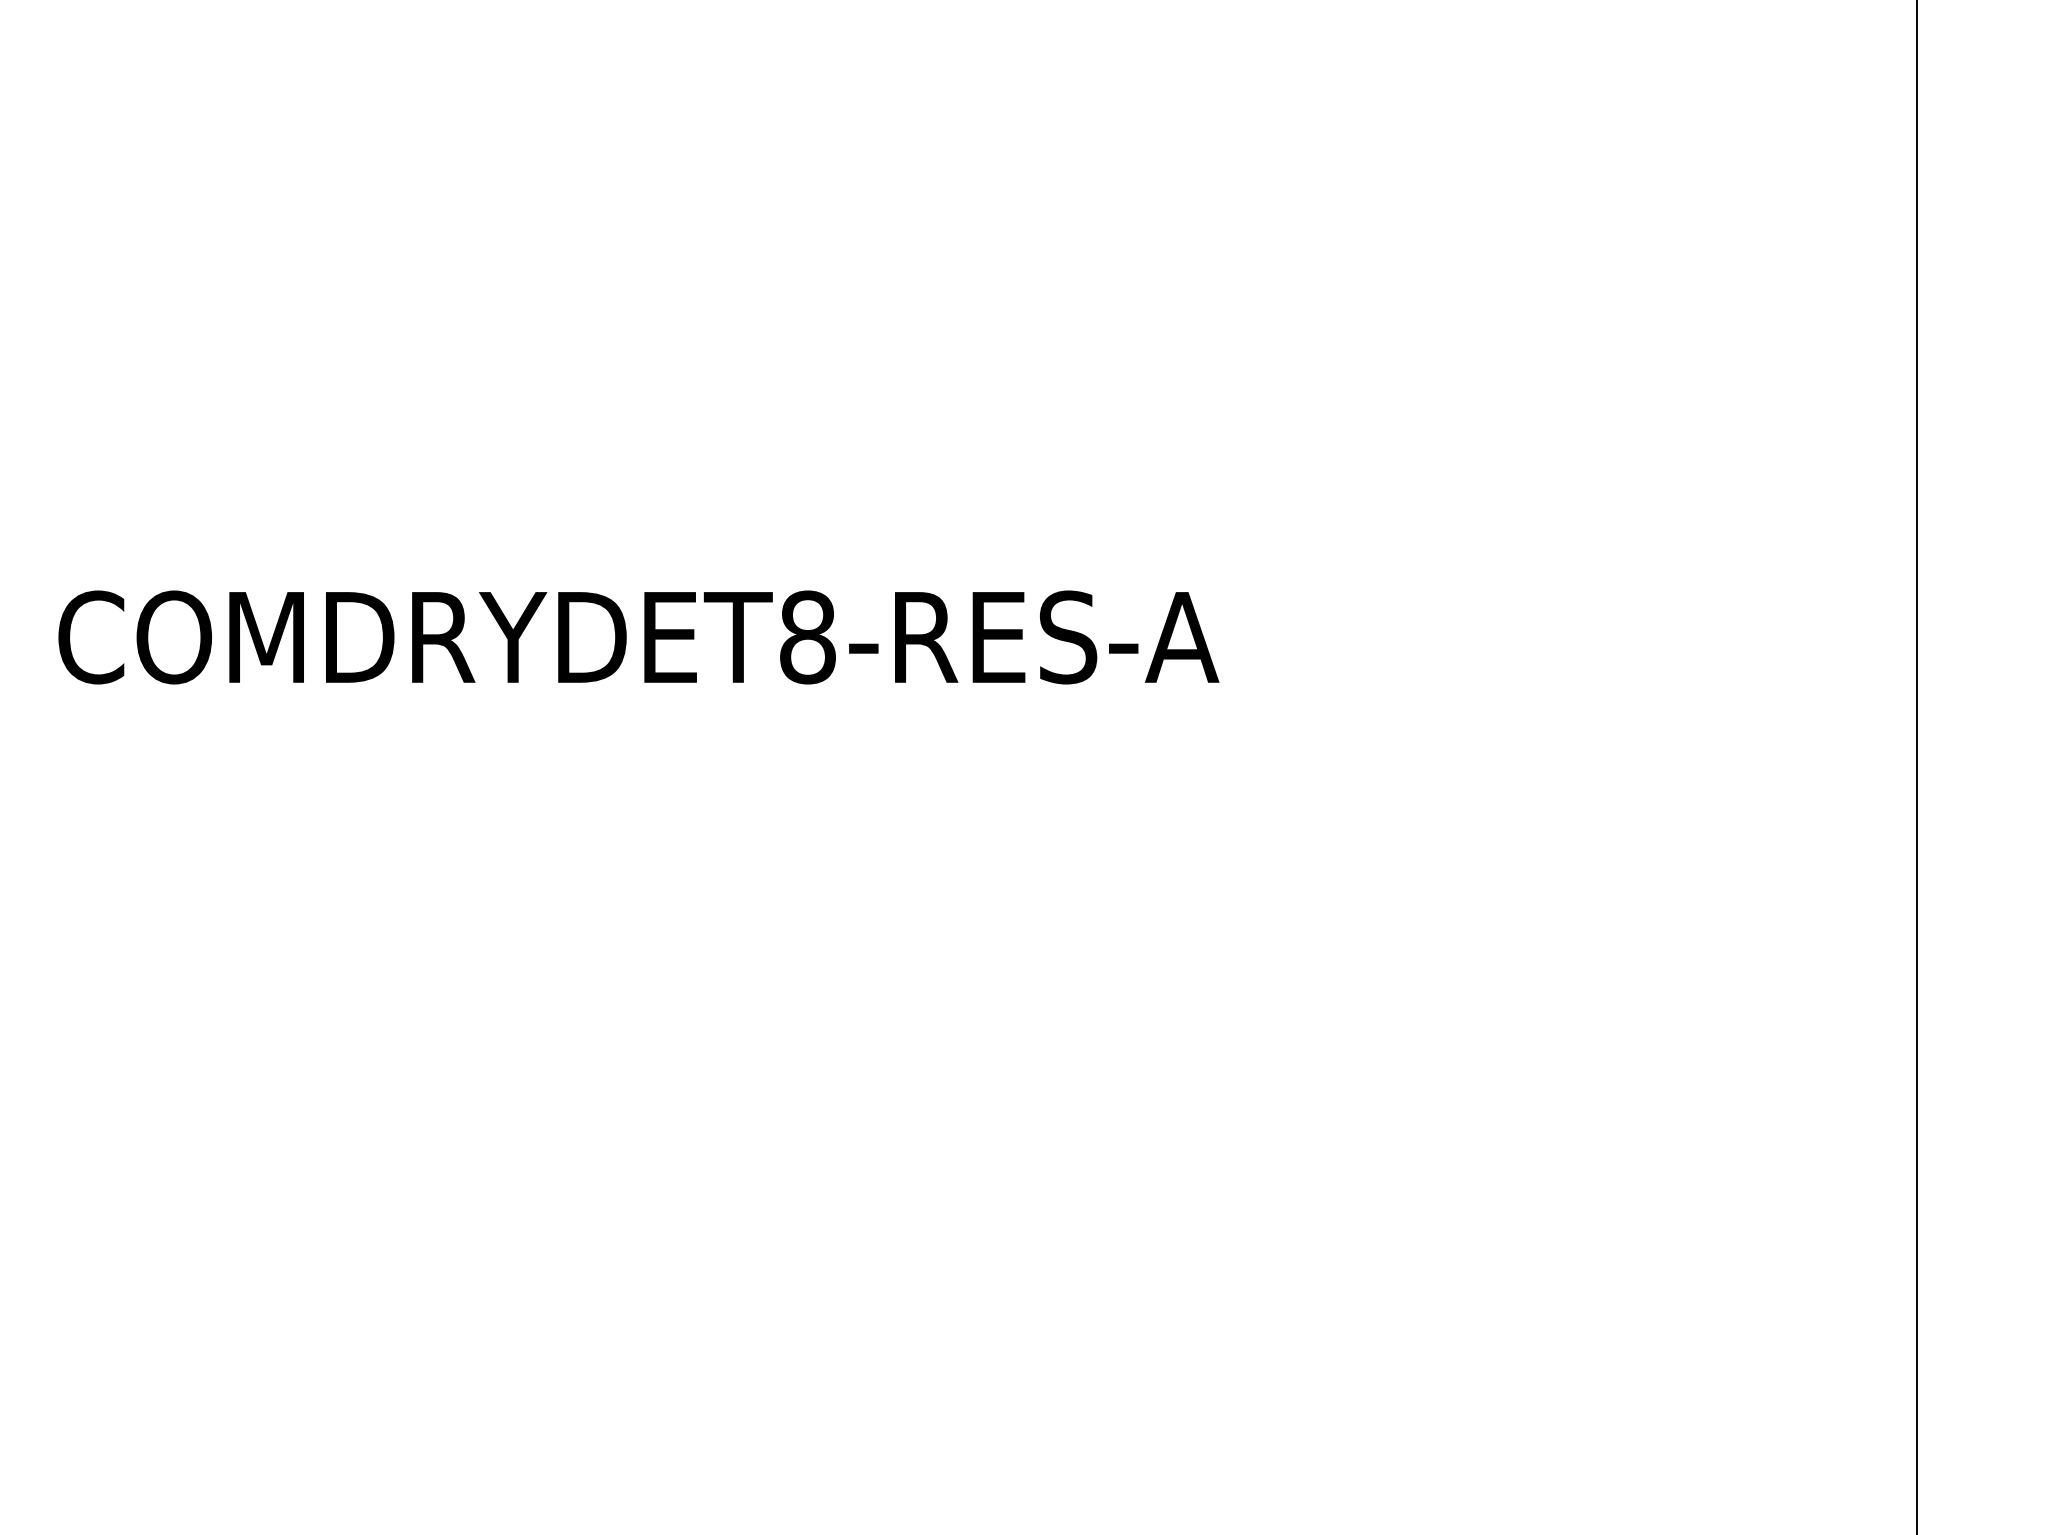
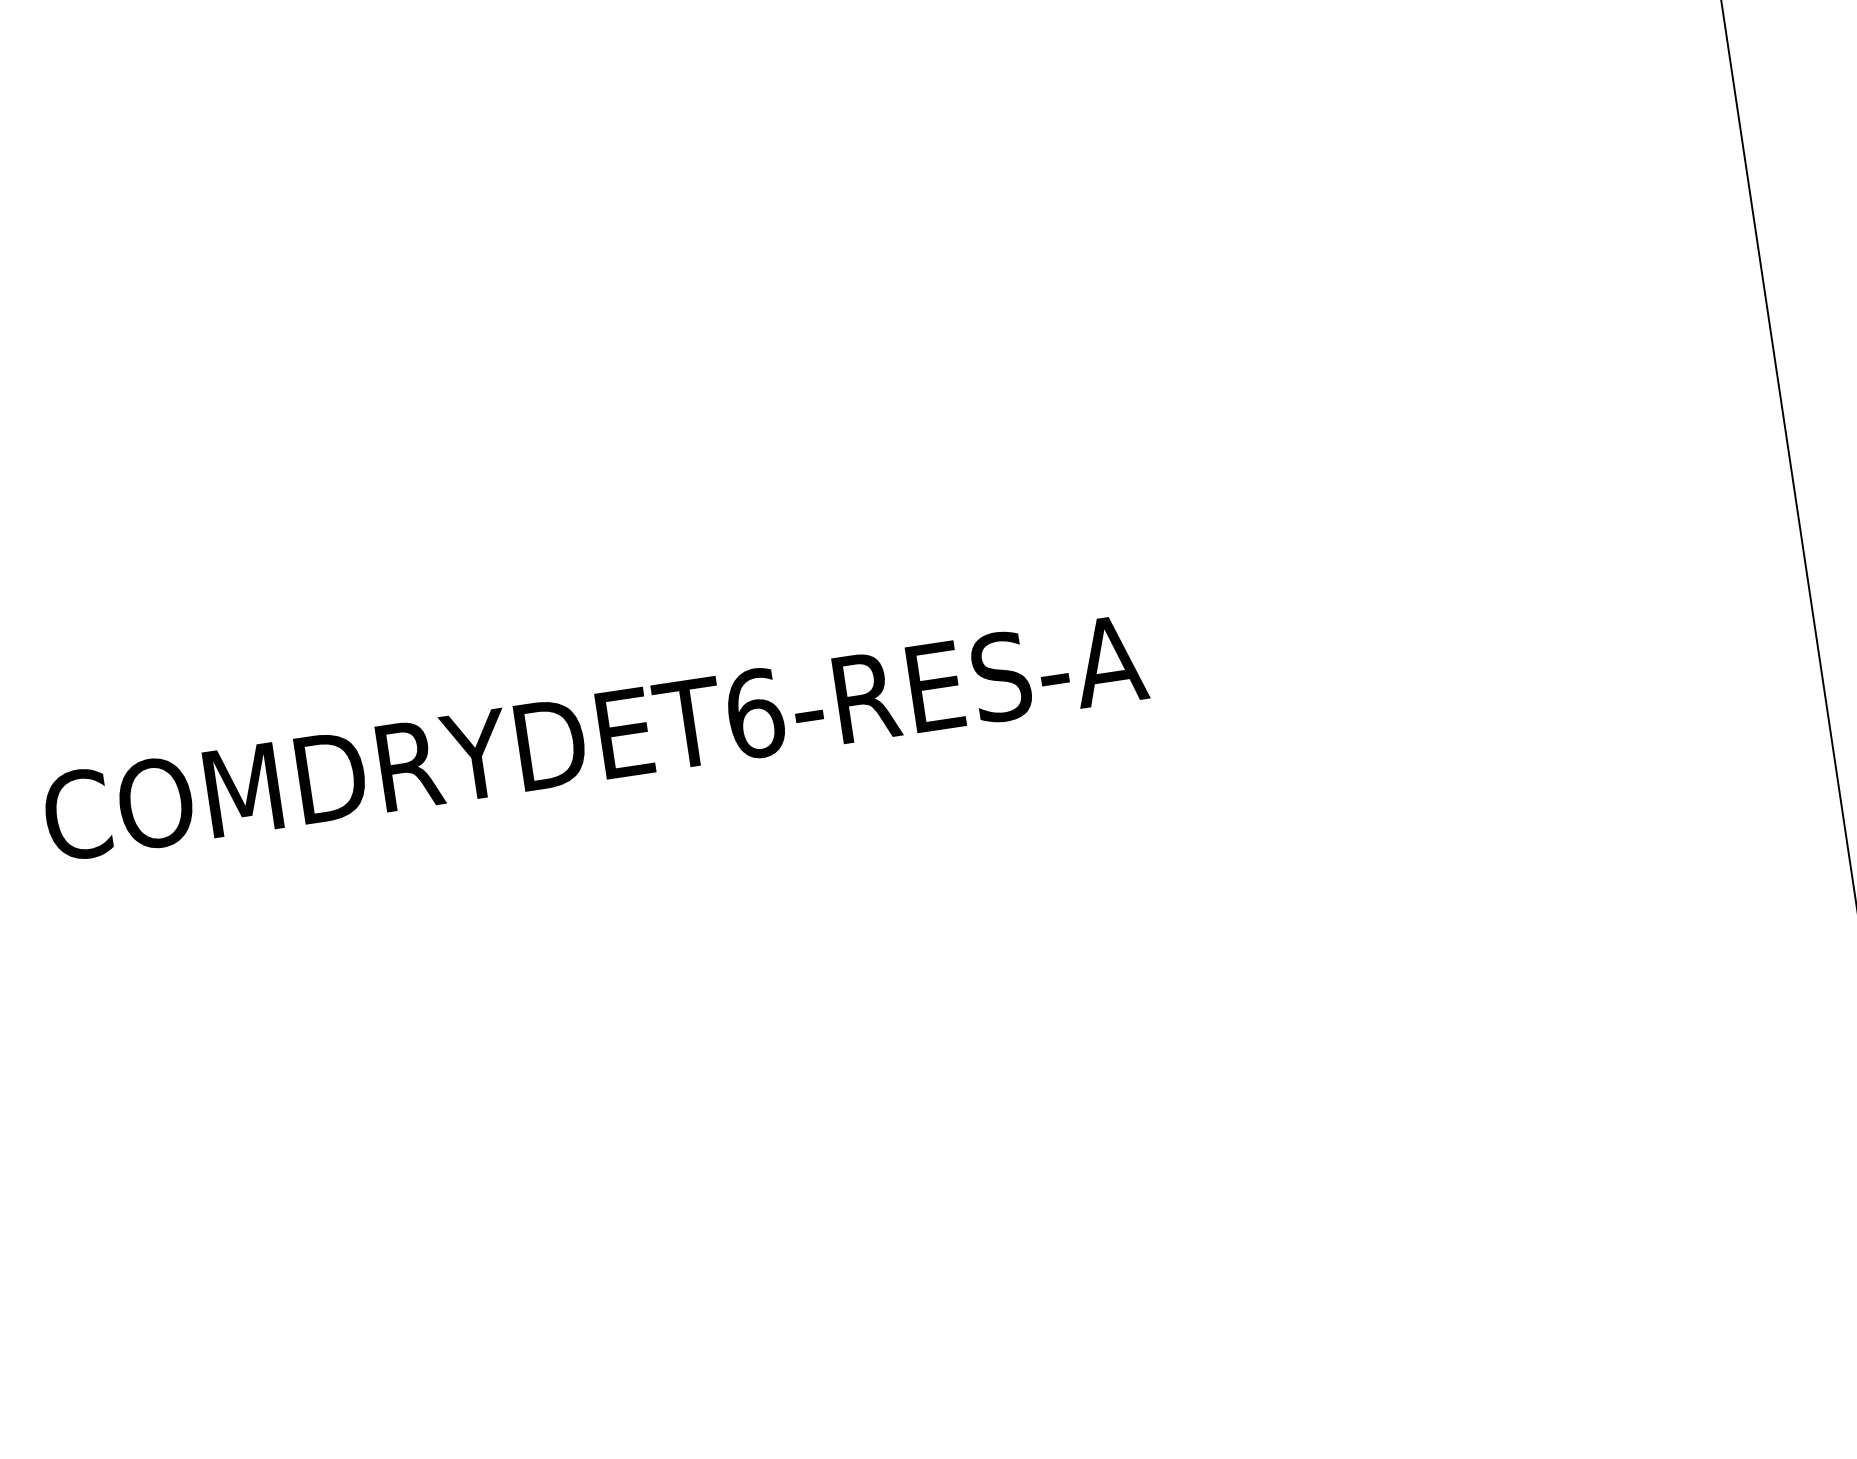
text: (808, 637) -> (755, 713), COMDRYDET8-RES-A -> COMDRYDET6-RES-A

